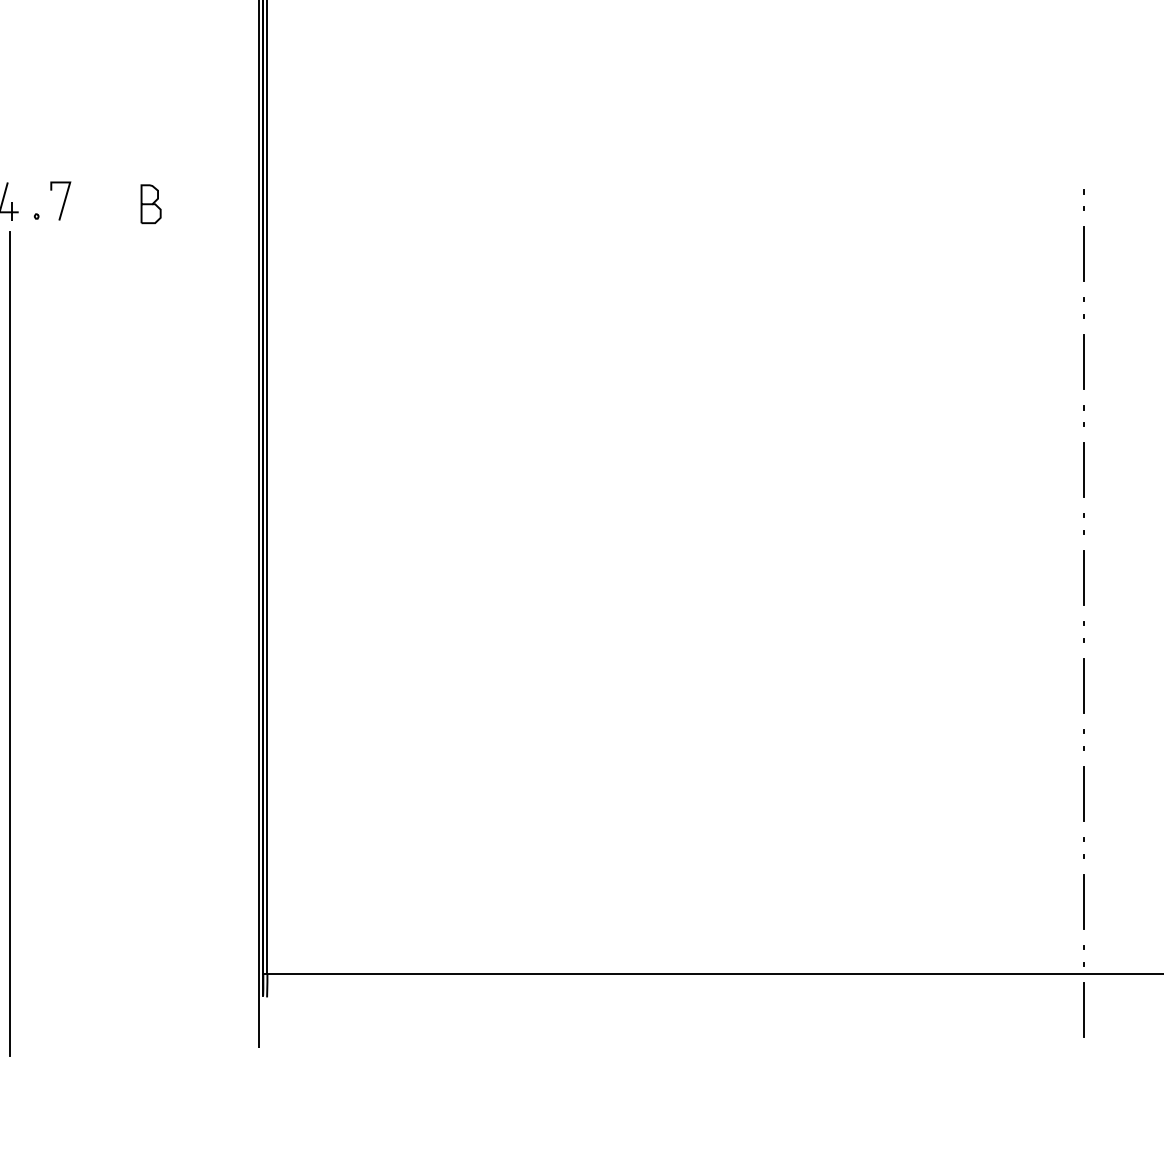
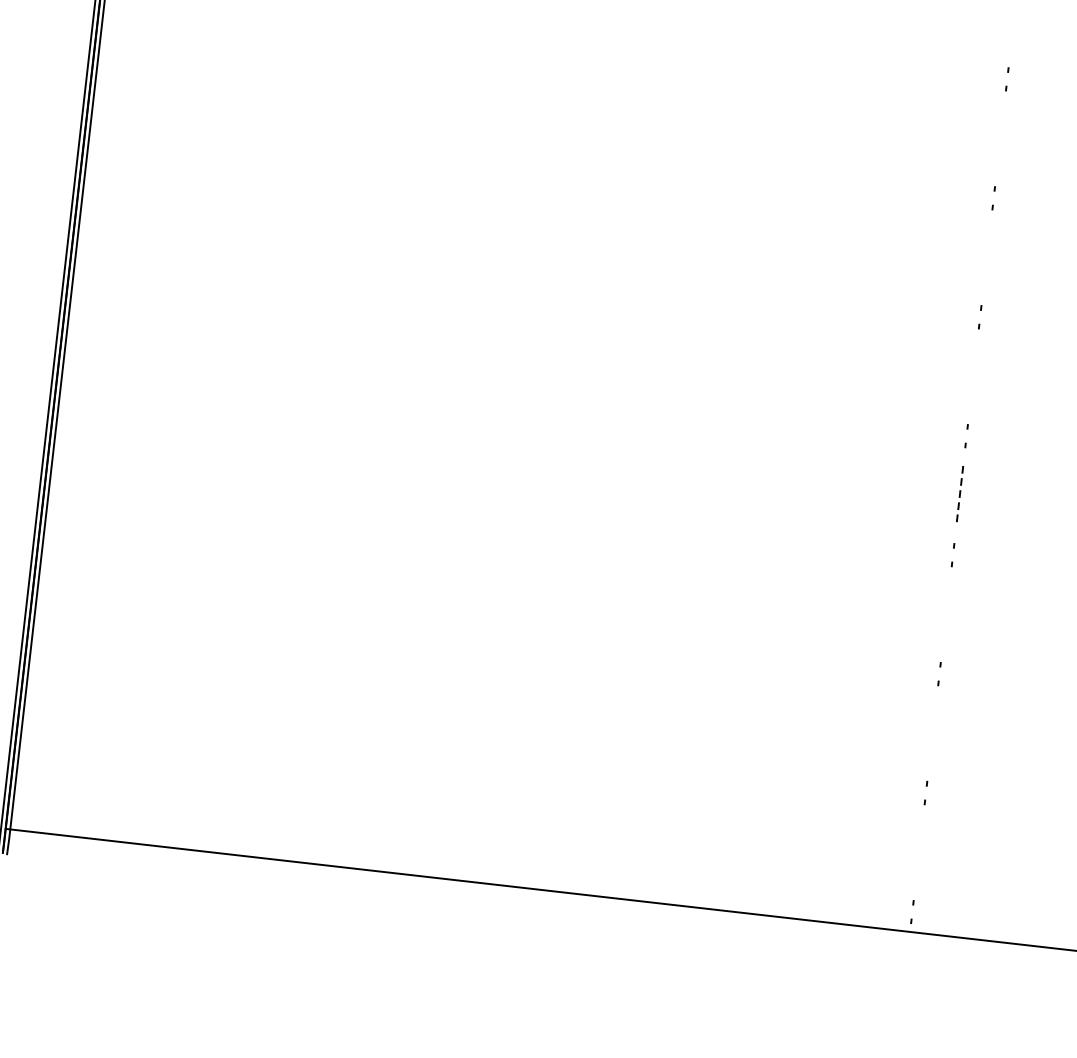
line: (1084, 254) -> (1000, 139), removed
line: (1084, 362) -> (987, 258), removed
line: (1084, 470) -> (973, 377), removed
line: (1084, 578) -> (960, 496), solid -> dashed
line: (1084, 686) -> (946, 615), removed
line: (1084, 793) -> (933, 733), removed
line: (1084, 901) -> (919, 852), removed
line: (1084, 1009) -> (906, 971), removed

